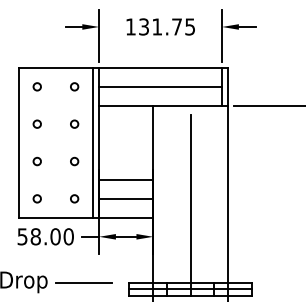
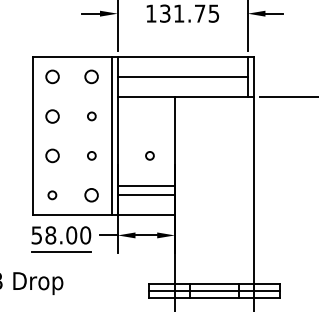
circle: (36, 86) -> (51, 76), size x1.6
circle: (74, 86) -> (91, 76), size x1.6
circle: (36, 123) -> (51, 115), size x1.6
circle: (36, 161) -> (51, 155), size x1.6
circle: (129, 161) -> (149, 155), added
line: (126, 180) -> (146, 186), moved
circle: (74, 198) -> (91, 194), size x1.6
line: (190, 204) -> (214, 201), removed
line: (83, 282) -> (61, 252), moved

